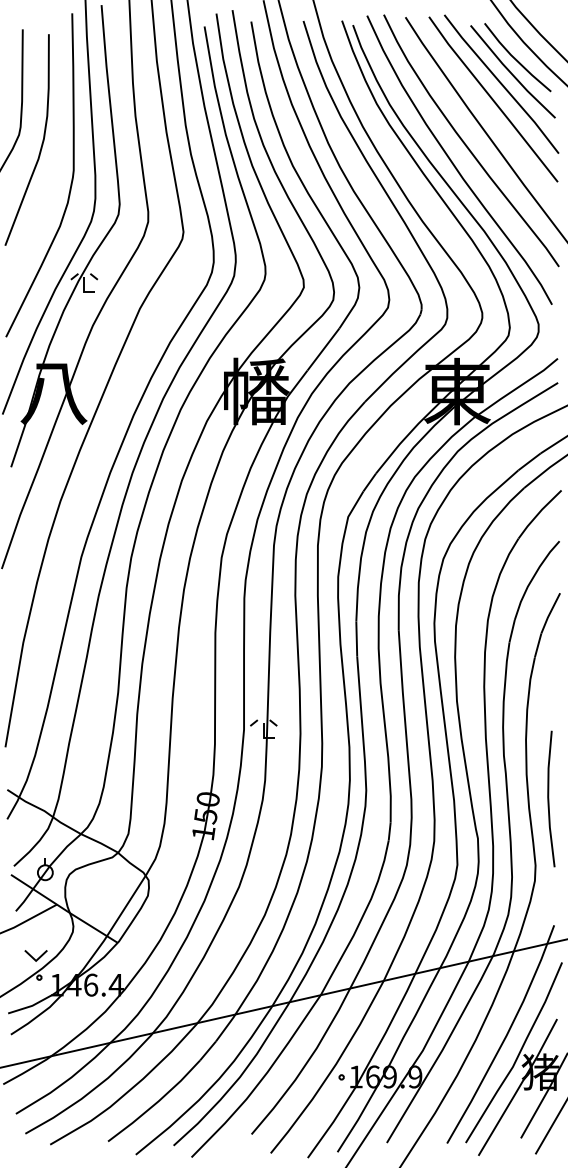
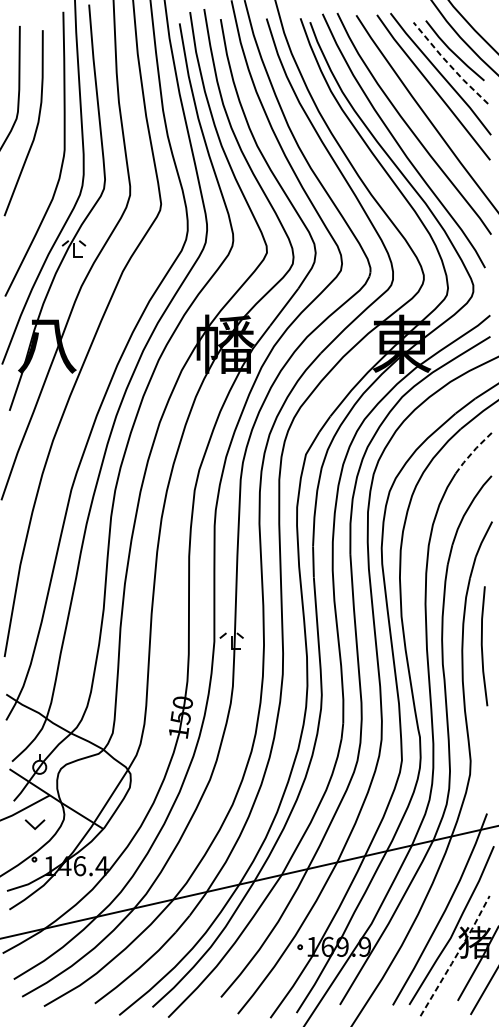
line: (511, 73) -> (449, 64), solid -> dashed
line: (538, 513) -> (473, 451), solid -> dashed
line: (549, 798) -> (482, 645), moved
part: (35, 955) -> (34, 824), moved
line: (519, 1087) -> (456, 956), solid -> dashed

